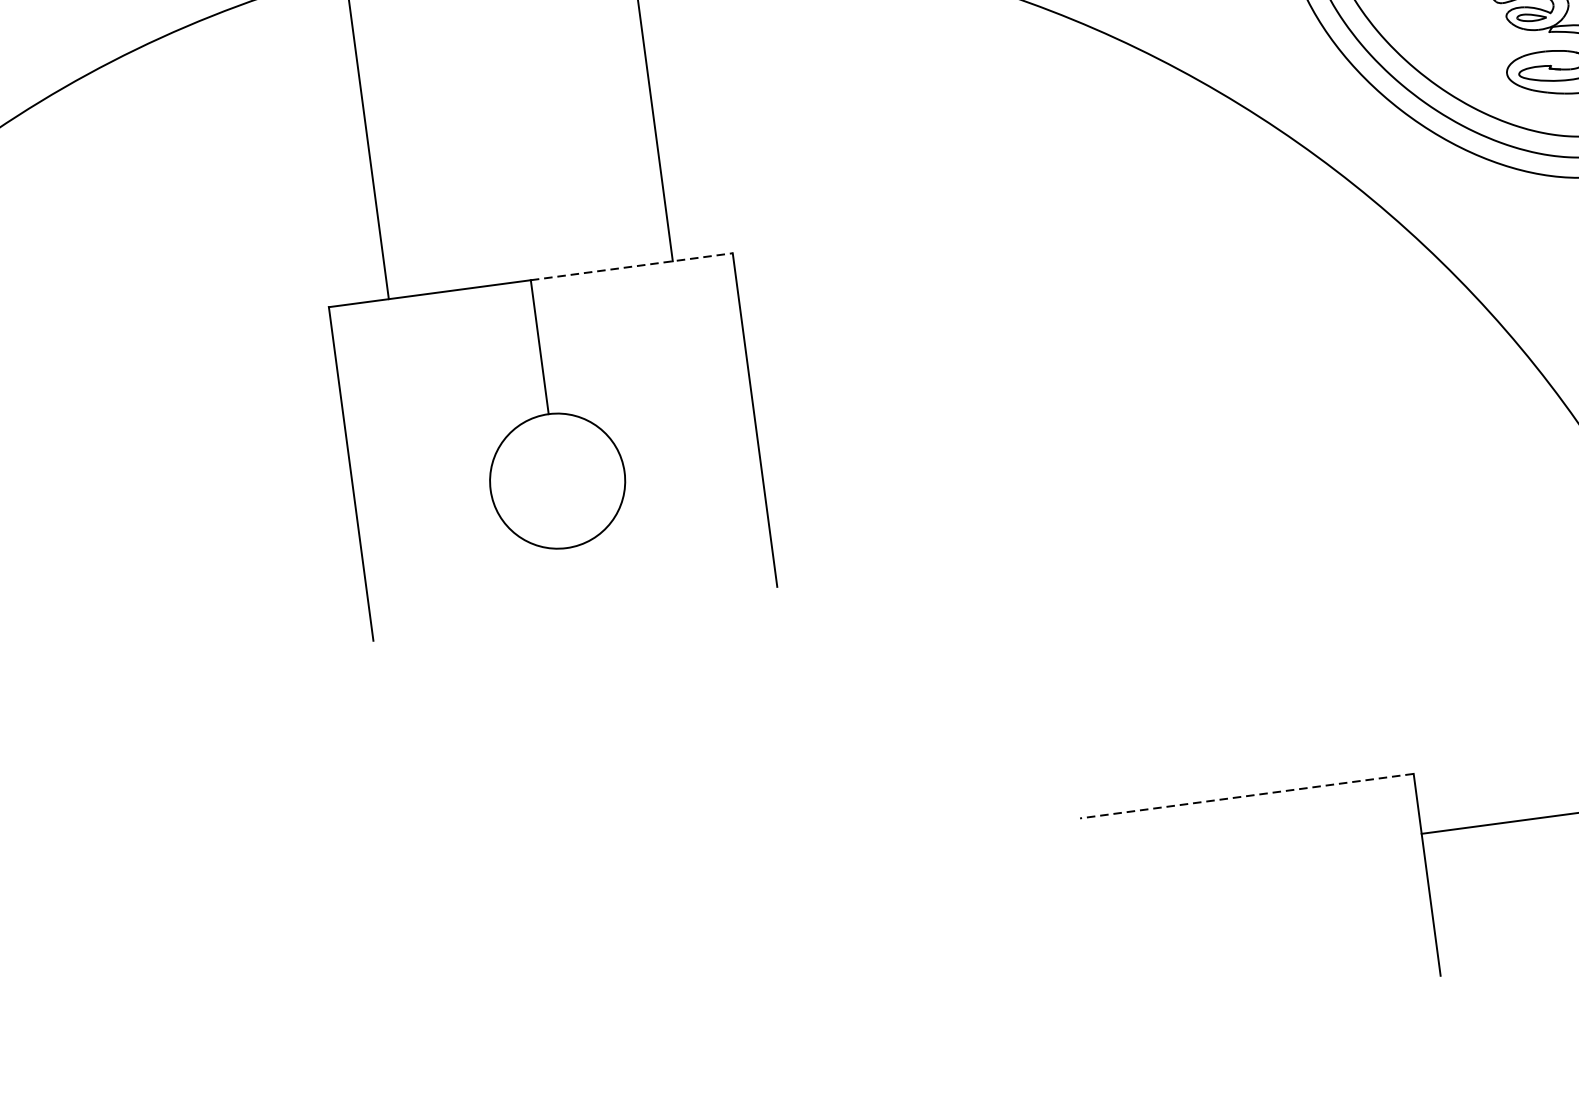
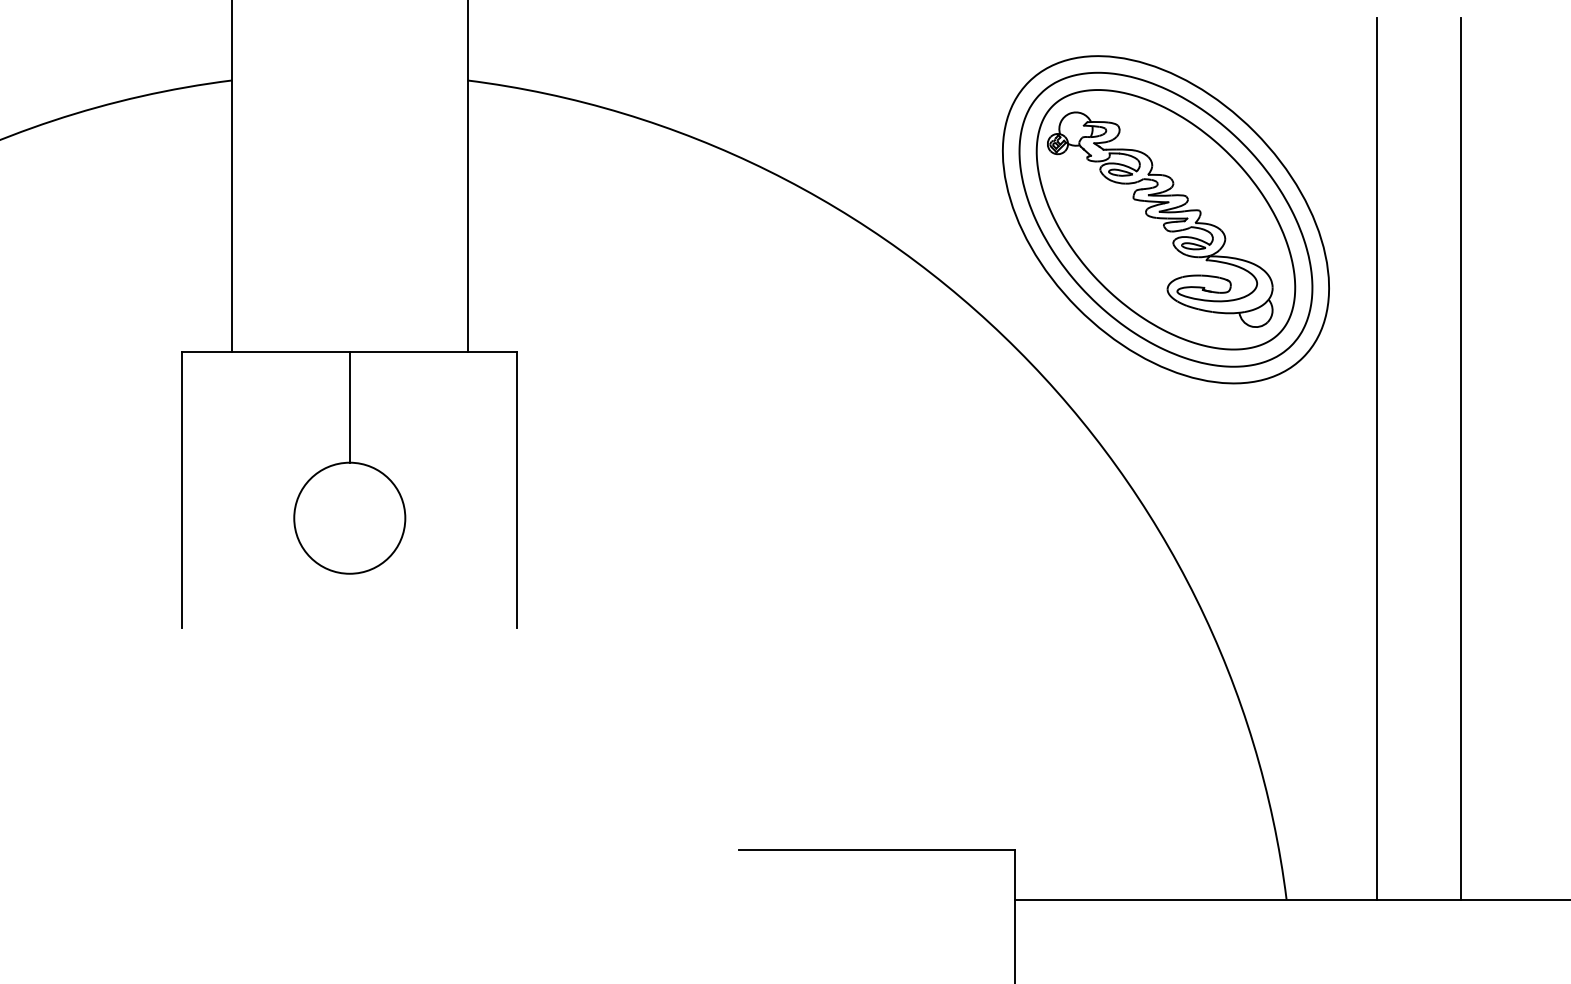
line: (631, 266) -> (433, 351), dashed -> solid
line: (1246, 795) -> (876, 849), dashed -> solid

